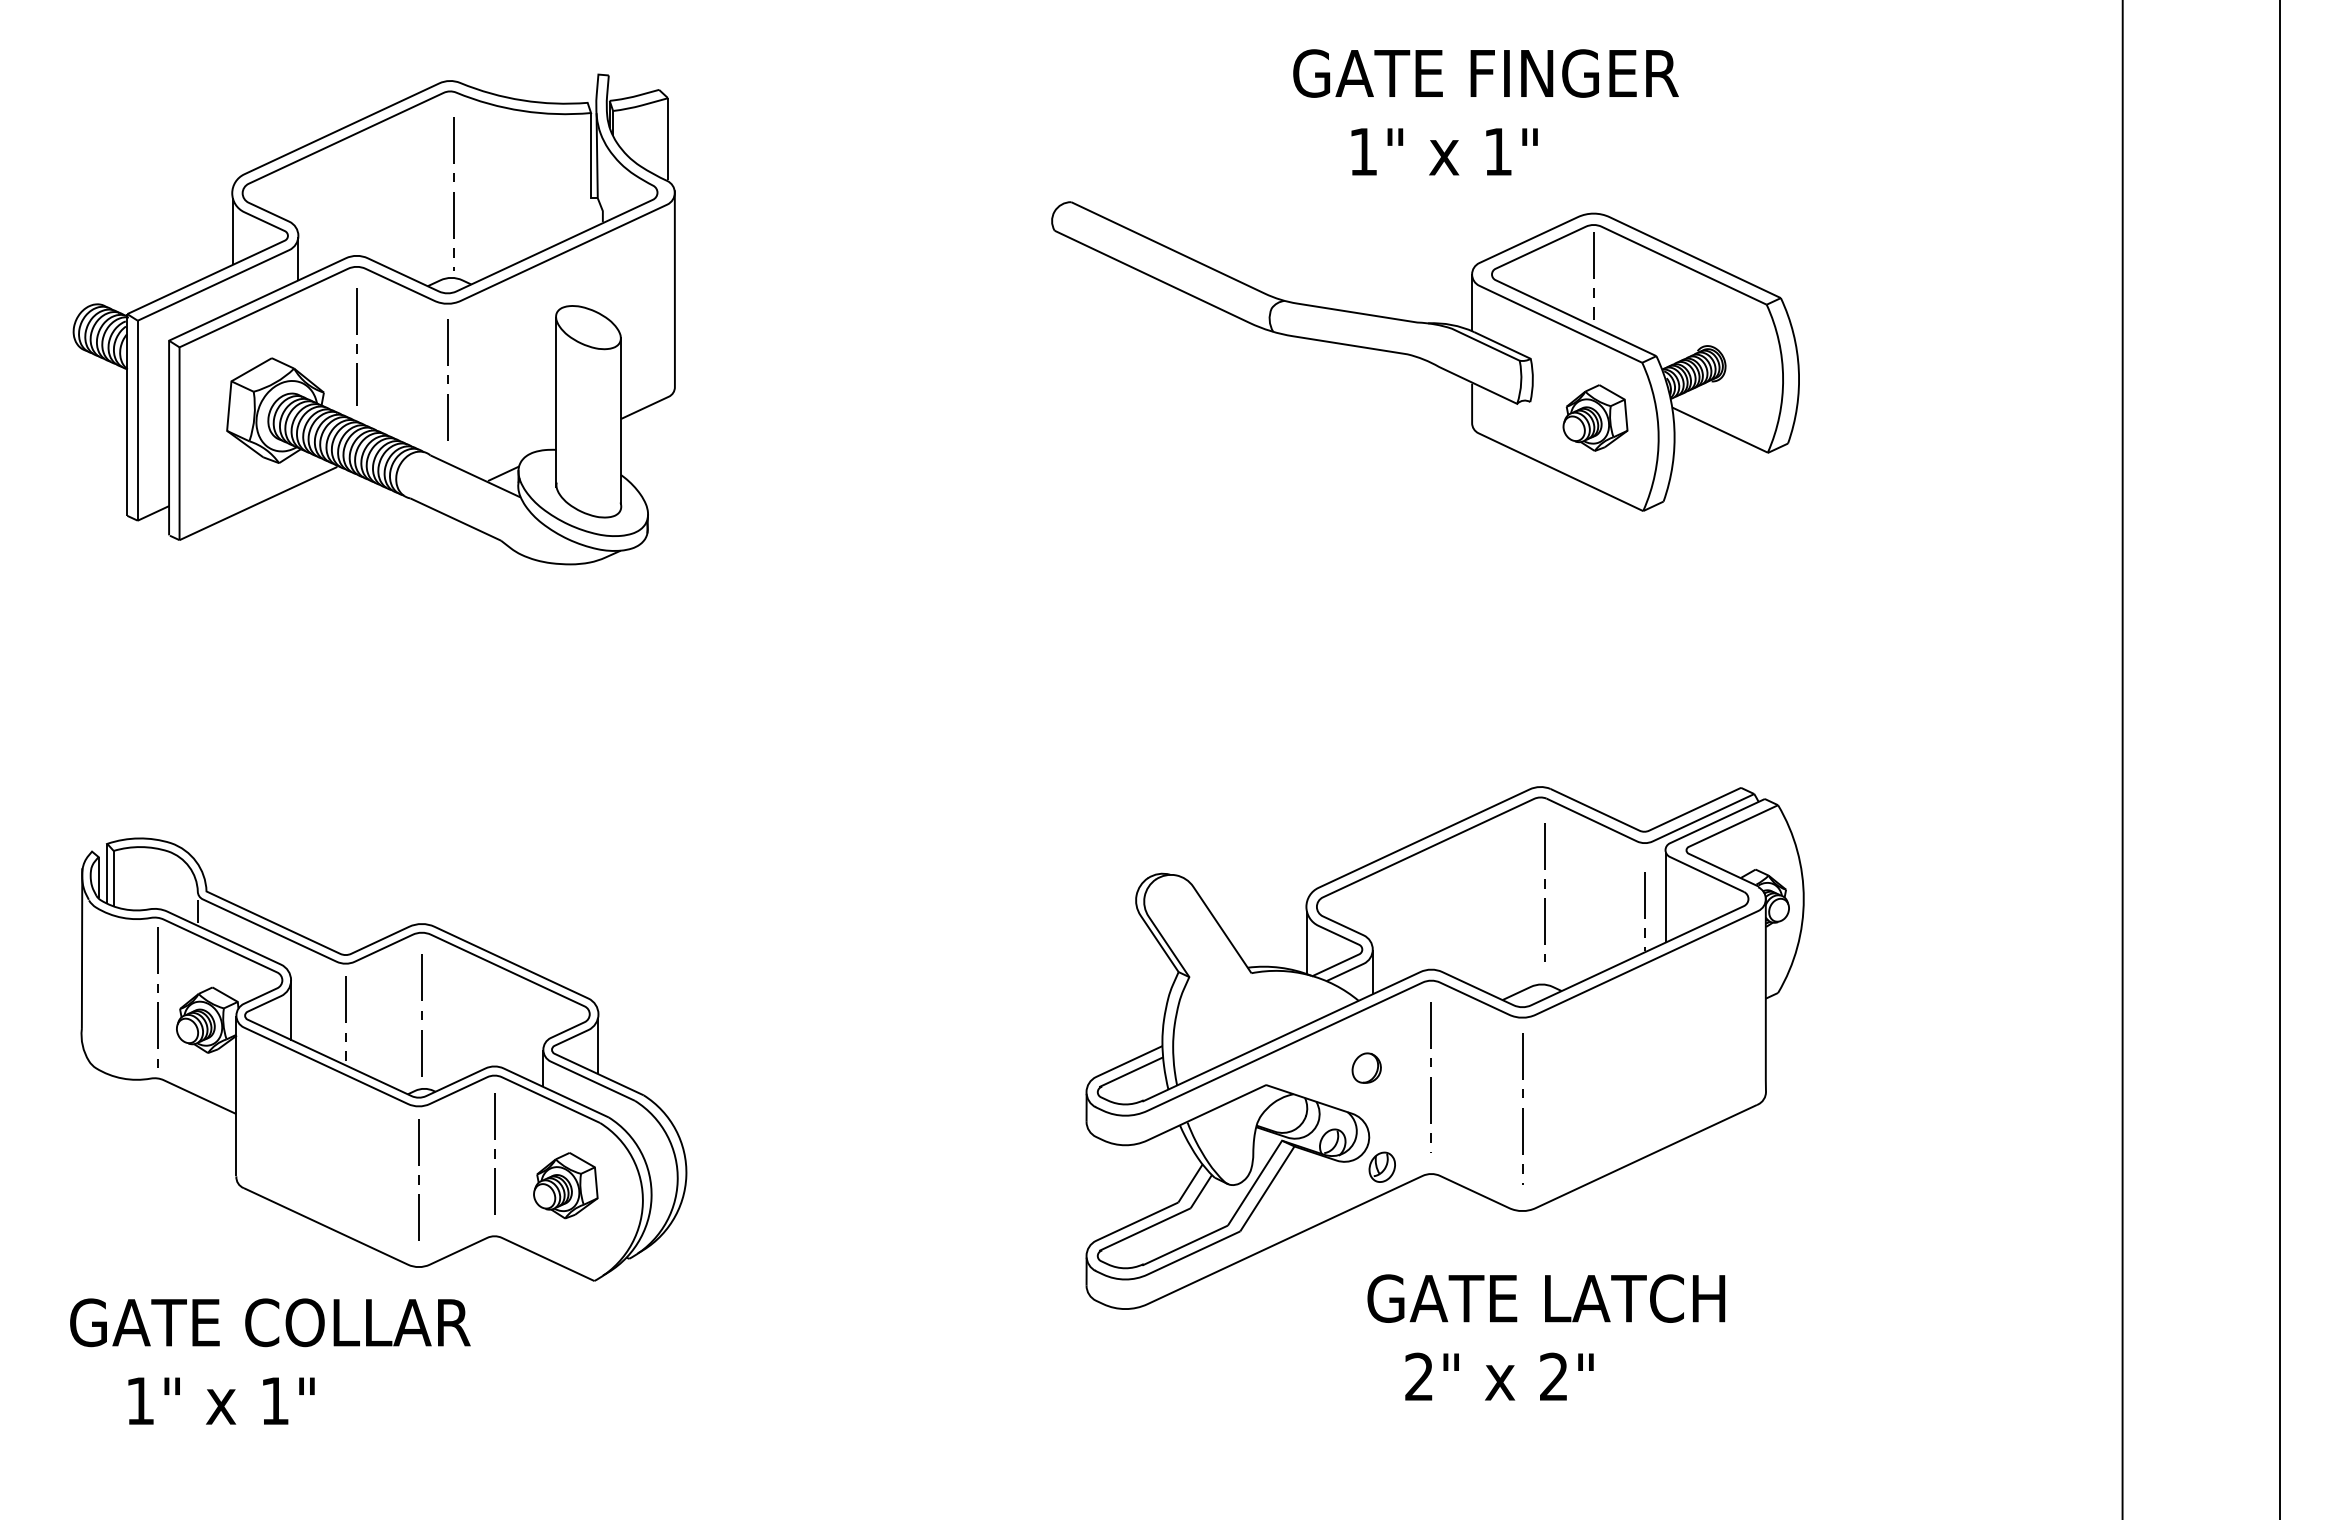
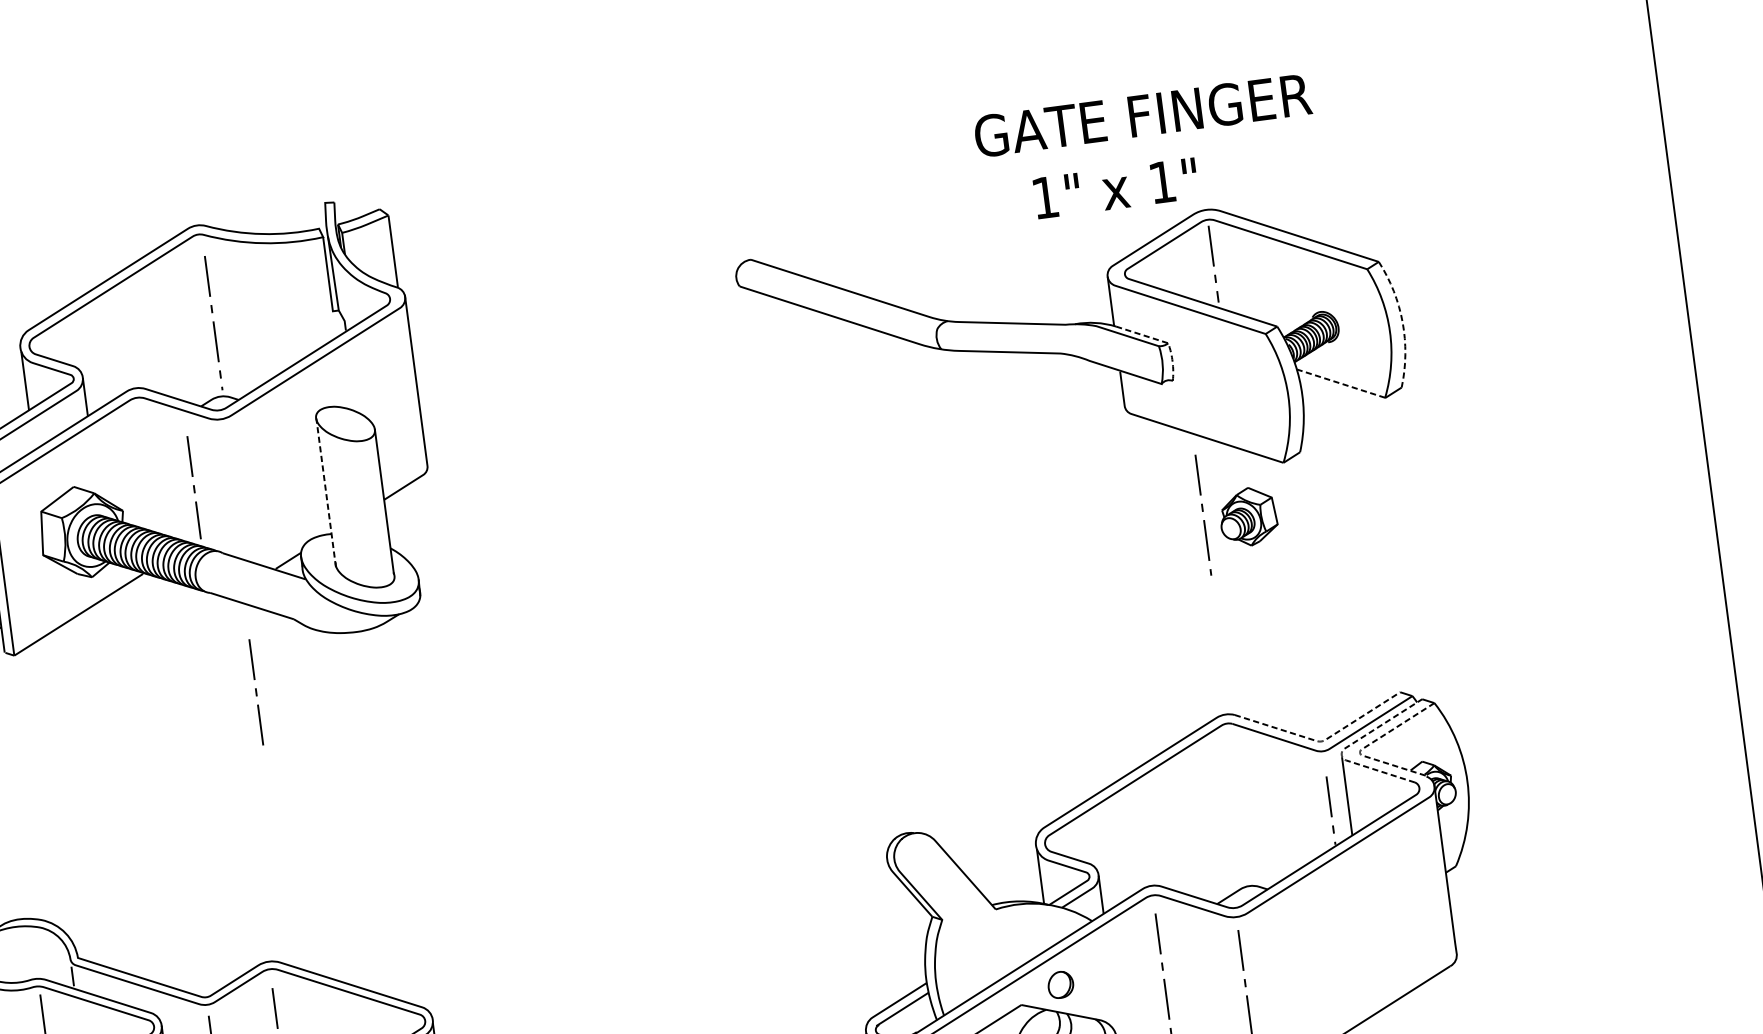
text: (1485, 112) -> (1146, 149), moved
line: (356, 346) -> (193, 487), moved
line: (1524, 355) -> (1162, 341), solid -> dashed
line: (1798, 370) -> (1402, 322), solid -> dashed
line: (447, 379) -> (256, 692), moved
line: (556, 402) -> (326, 492), solid -> dashed
part: (1595, 417) -> (1248, 516), moved
line: (1720, 430) -> (1341, 383), solid -> dashed
line: (1645, 831) -> (1322, 741), solid -> dashed
line: (1668, 844) -> (1343, 749), solid -> dashed
line: (1688, 847) -> (1361, 750), solid -> dashed
line: (1544, 888) -> (1202, 511), moved
part: (1366, 1067) -> (1060, 984), moved

